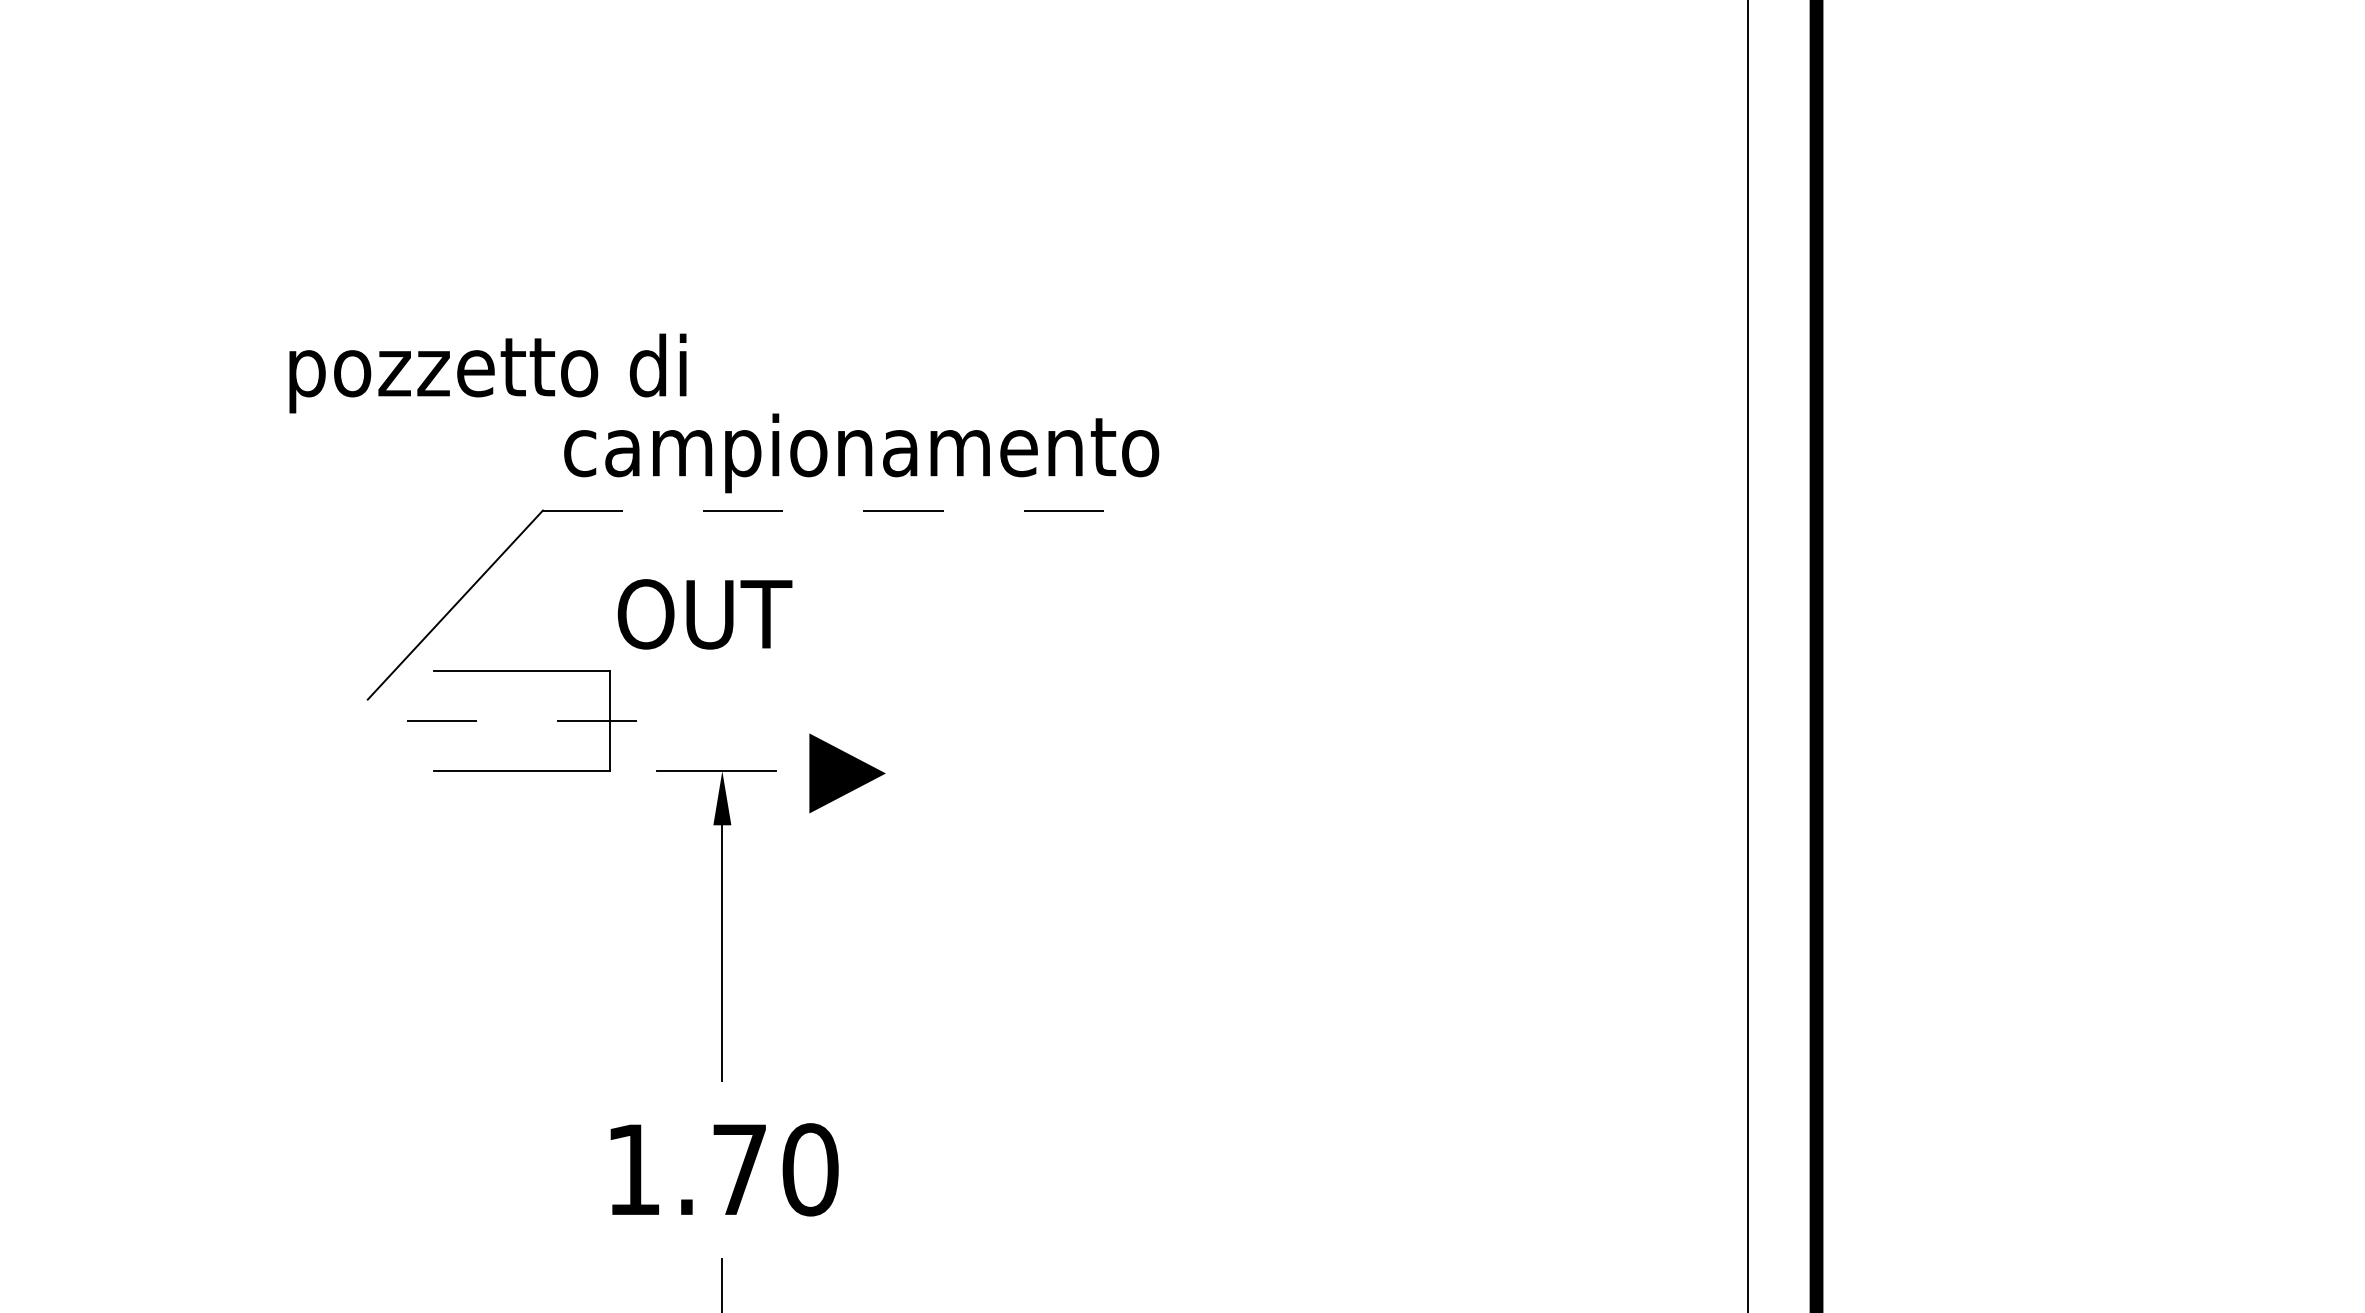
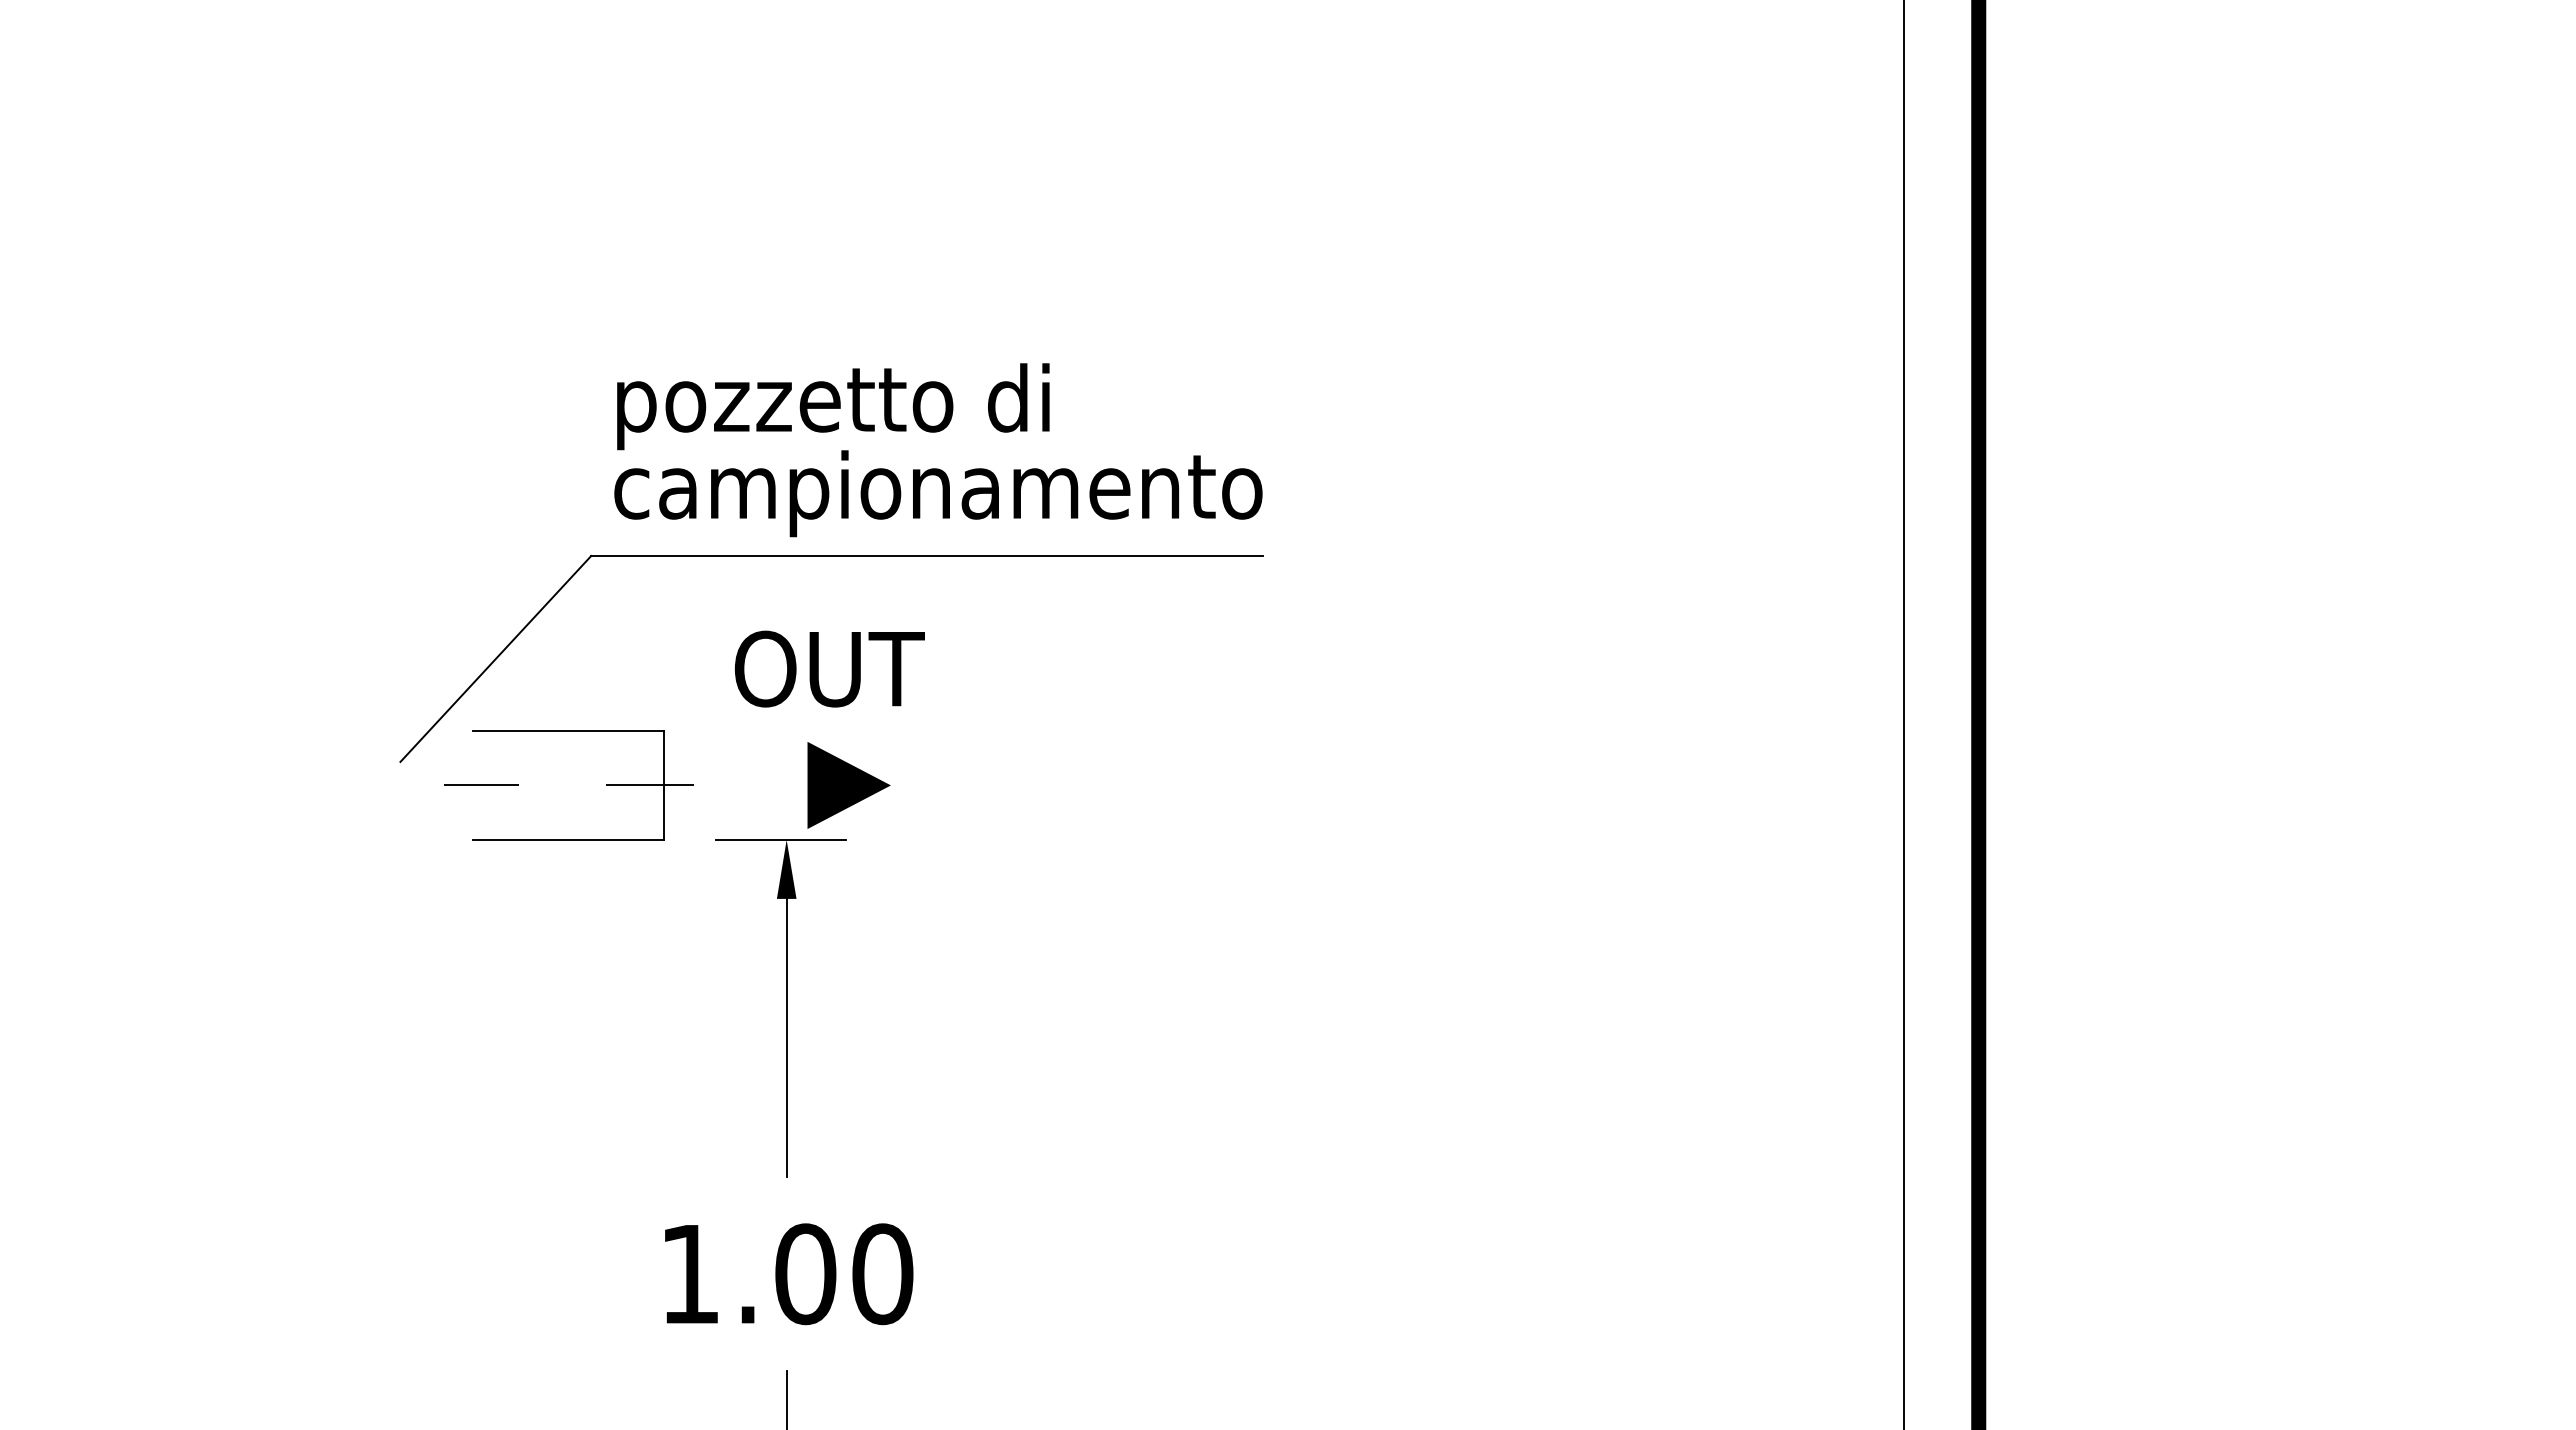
text: (488, 373) -> (833, 406), moved
line: (851, 510) -> (927, 555), dashed -> solid
text: (704, 613) -> (829, 668), moved
line: (847, 773) -> (848, 785), moved
text: (739, 1170) -> (805, 1274), 1.70 -> 1.00

